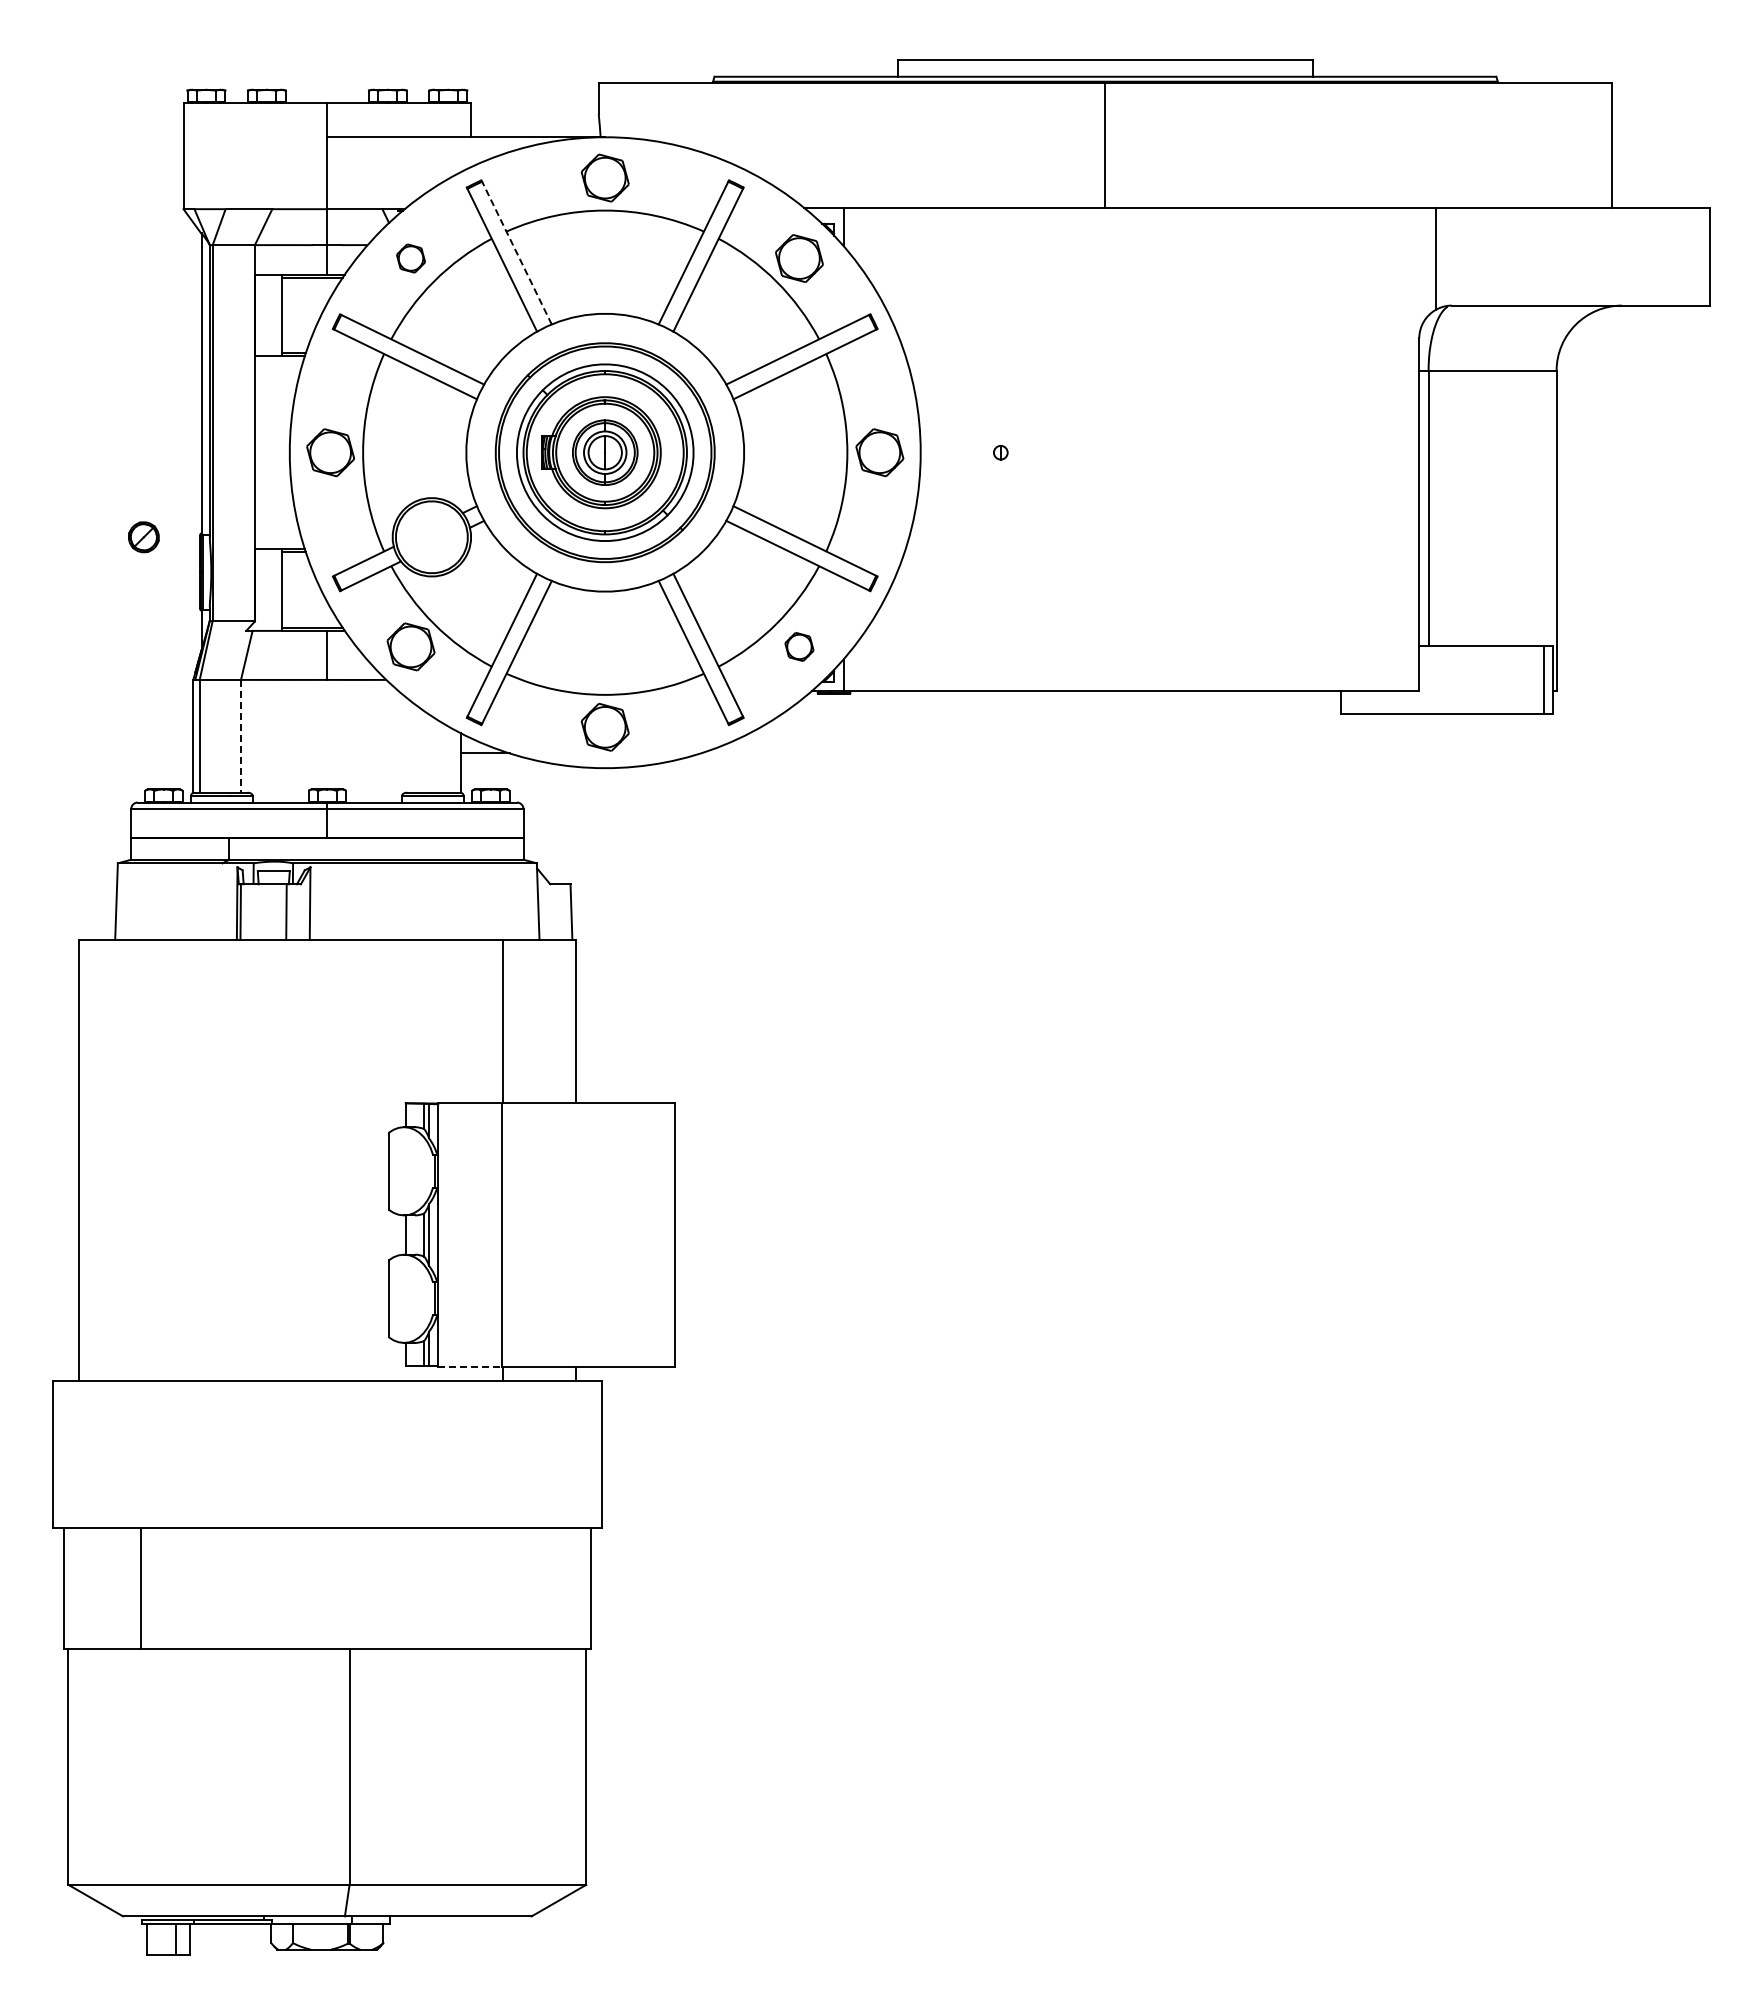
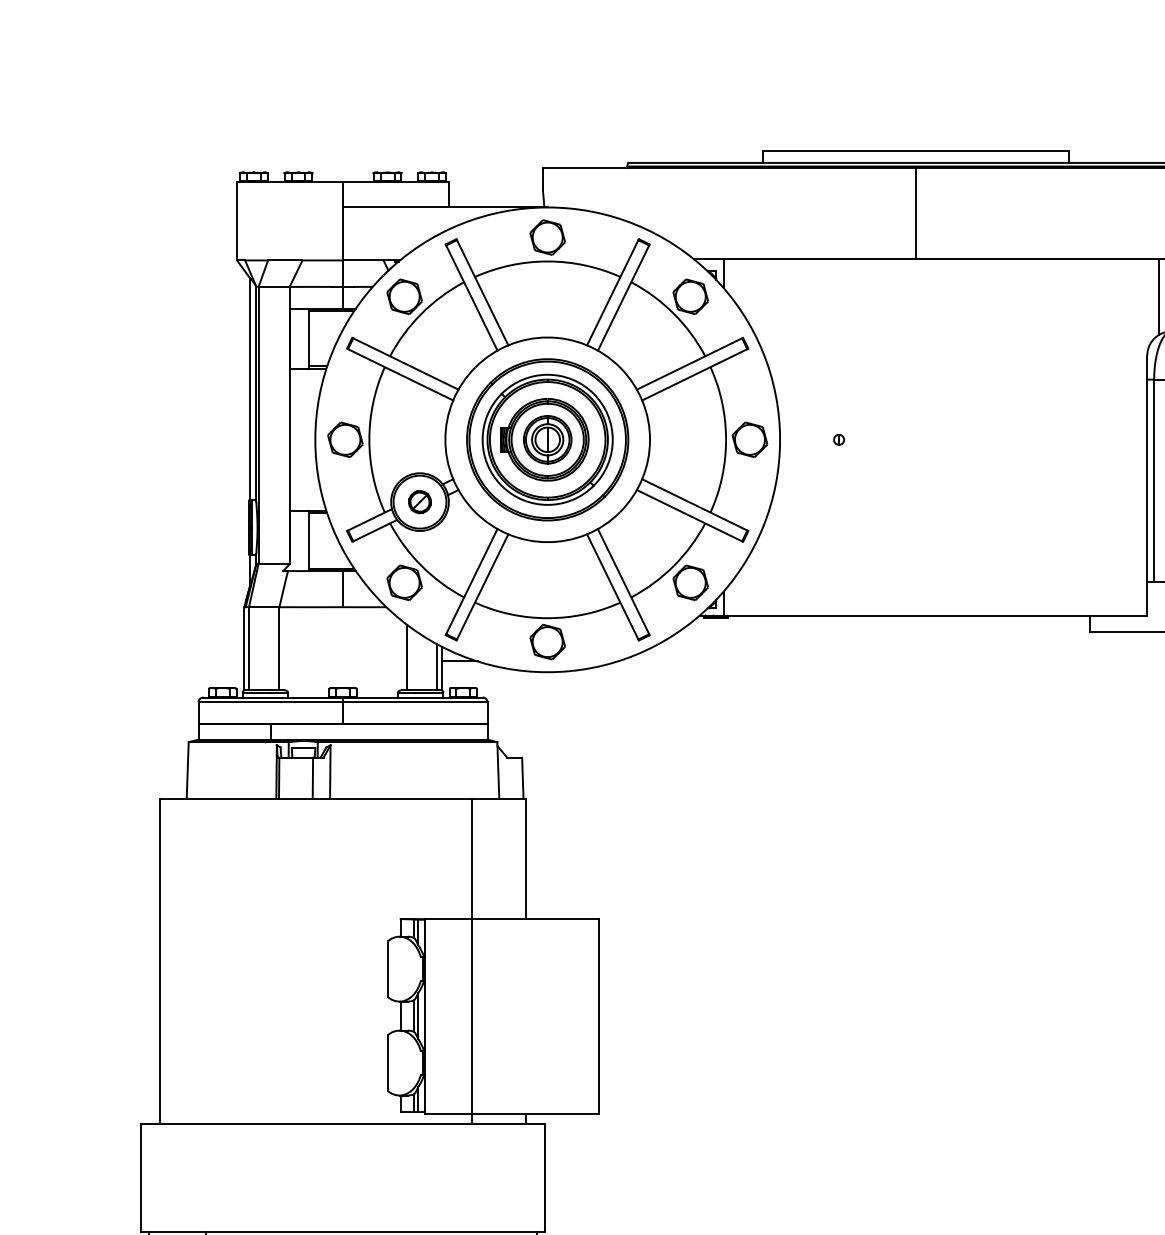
line: (516, 252) -> (482, 292), dashed -> solid
part: (410, 258) -> (404, 296), size x1.67
part: (143, 537) -> (419, 502), moved
part: (799, 646) -> (690, 582), size x1.67
line: (241, 736) -> (279, 648), dashed -> solid
line: (413, 747) -> (406, 656), added
line: (455, 761) -> (437, 667), added
line: (470, 1367) -> (448, 1113), dashed -> solid

